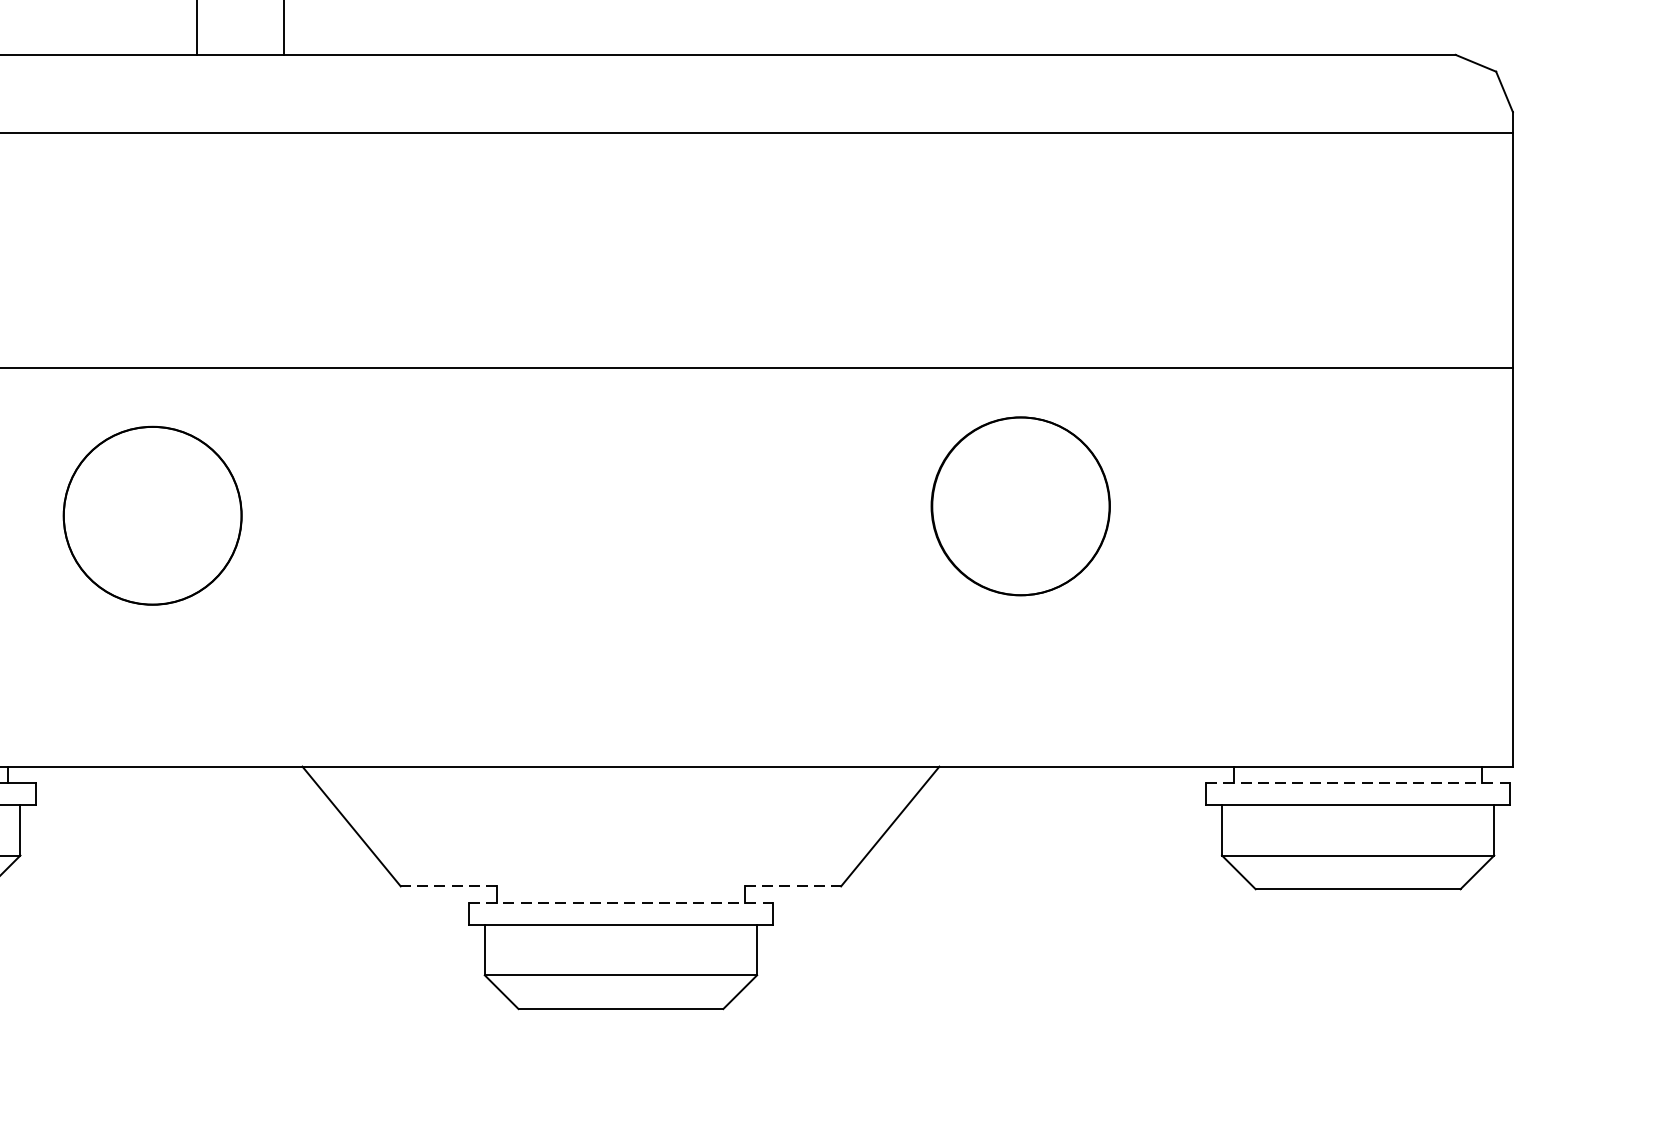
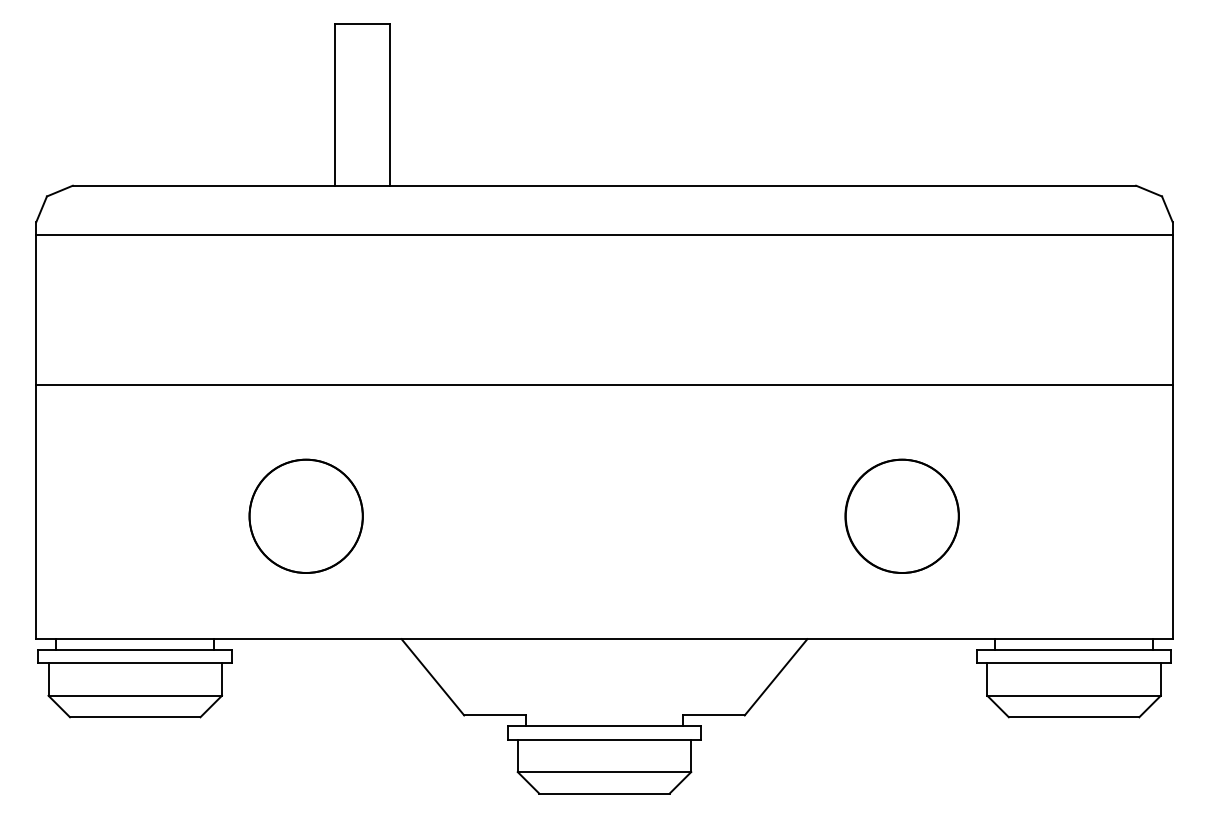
circle: (1019, 505) -> (901, 515), moved
circle: (151, 514) -> (305, 515), moved
line: (1358, 782) -> (1074, 649), dashed -> solid
line: (448, 886) -> (494, 715), dashed -> solid
line: (793, 886) -> (714, 715), dashed -> solid
line: (620, 902) -> (604, 725), dashed -> solid

